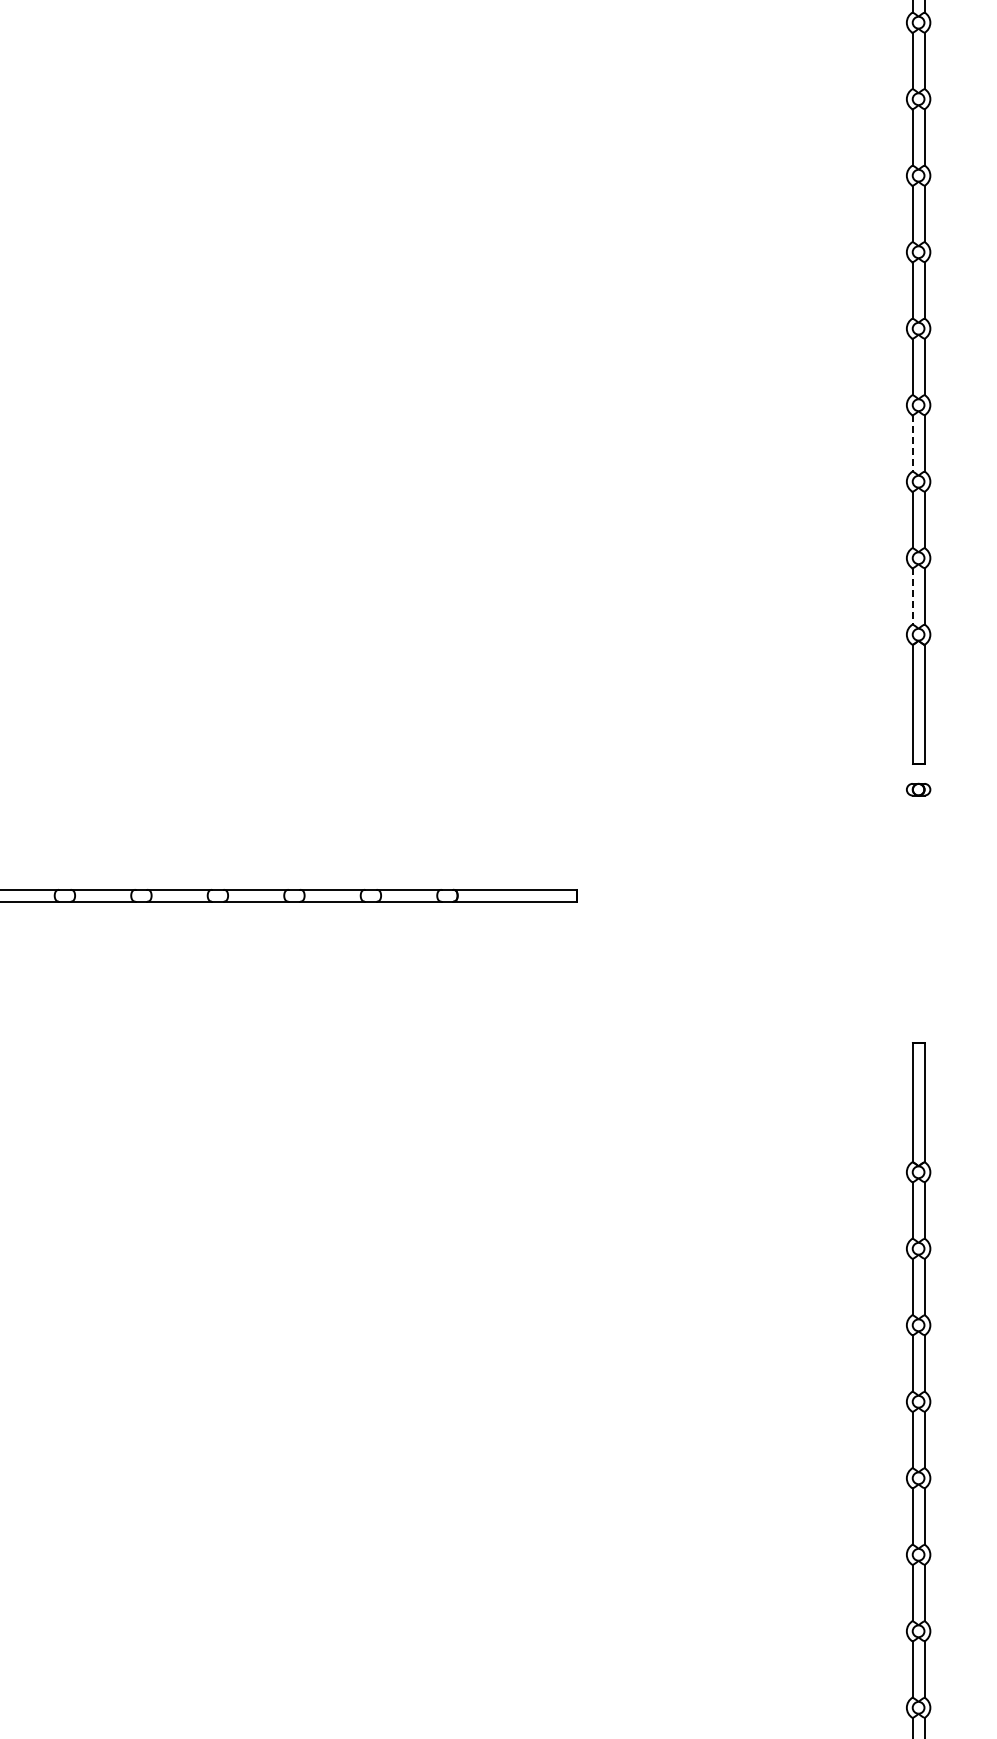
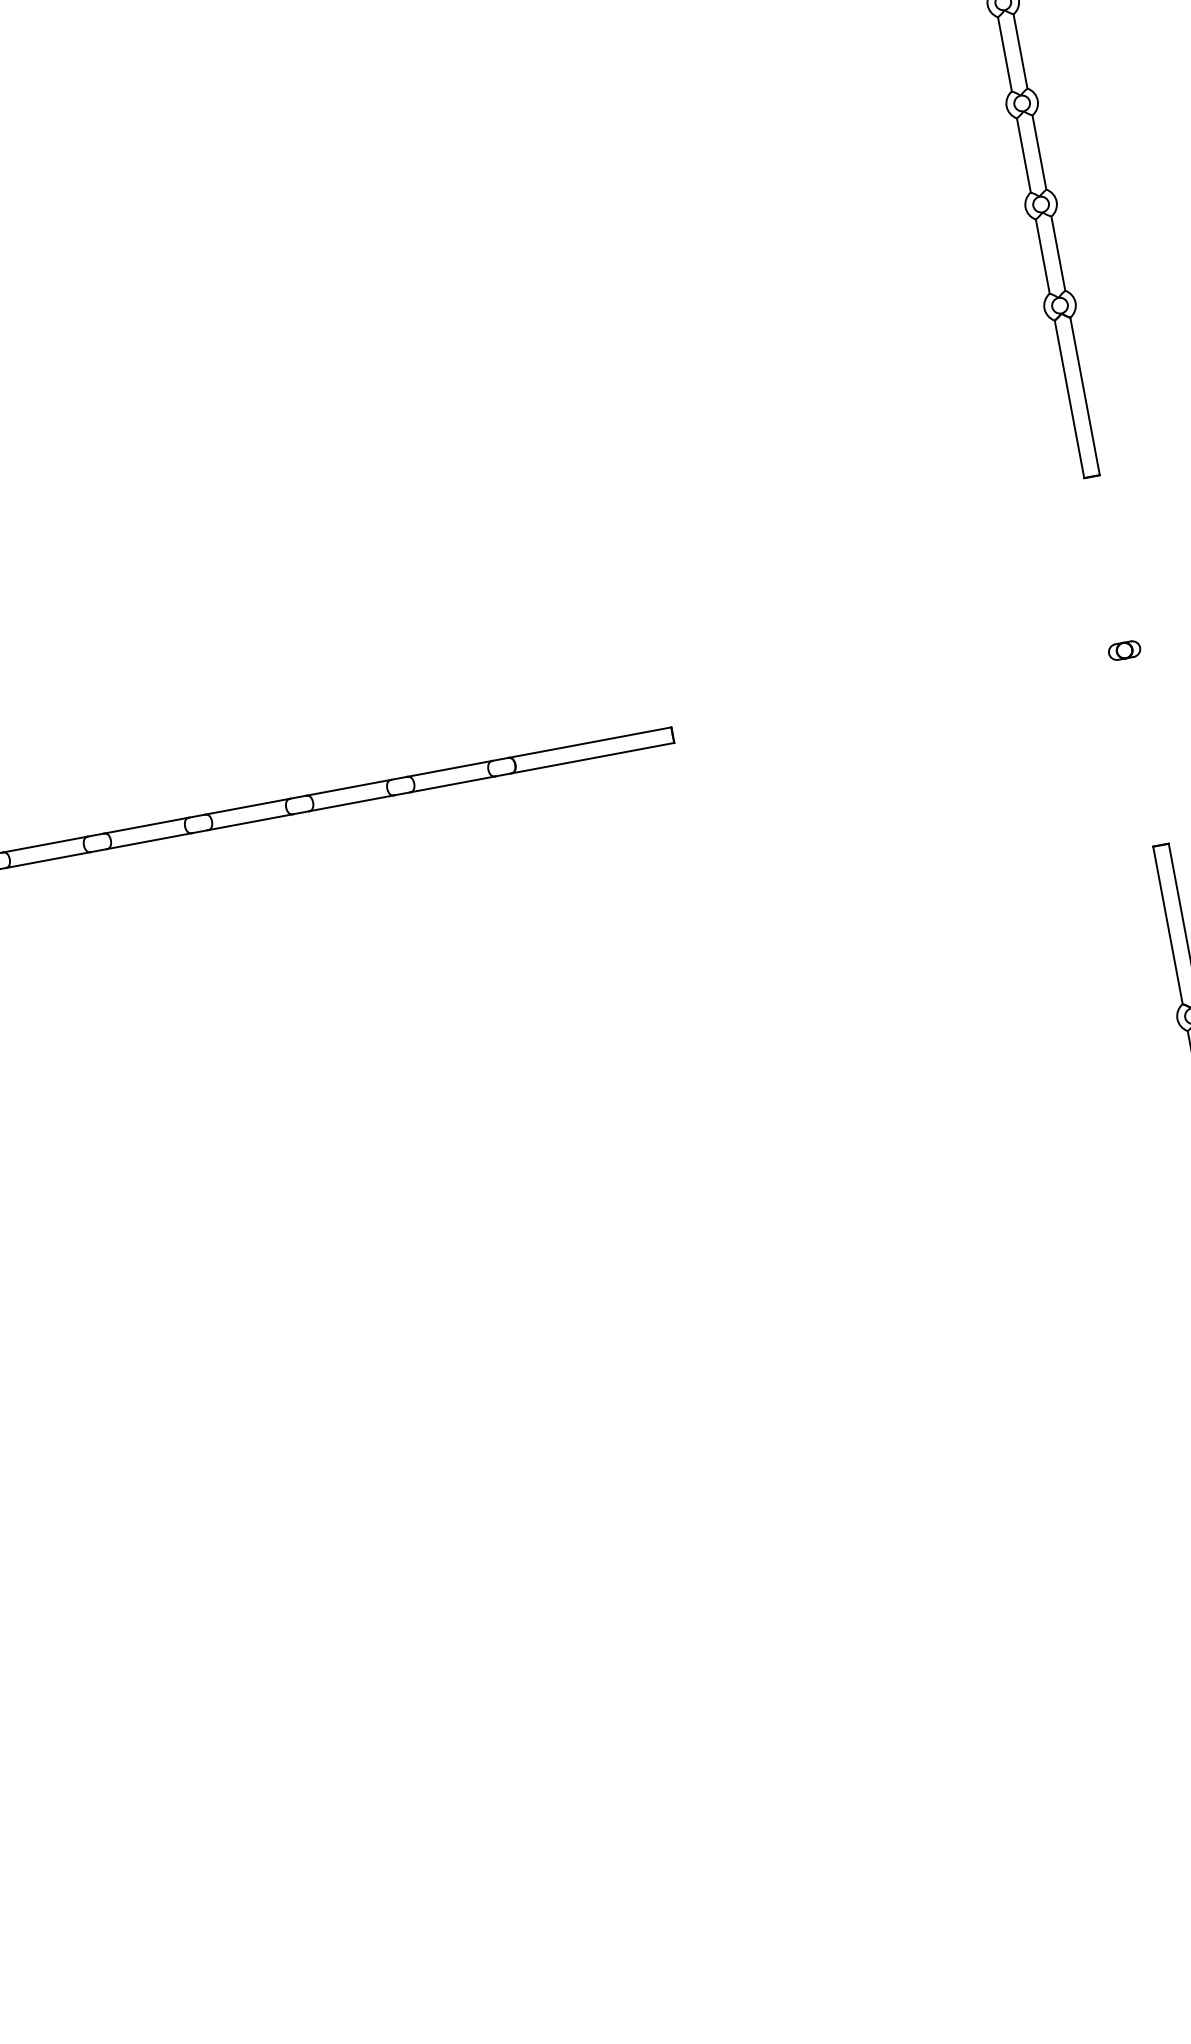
line: (912, 443) -> (1004, 54), dashed -> solid
line: (912, 596) -> (1042, 256), dashed -> solid
part: (918, 789) -> (1124, 650), moved

